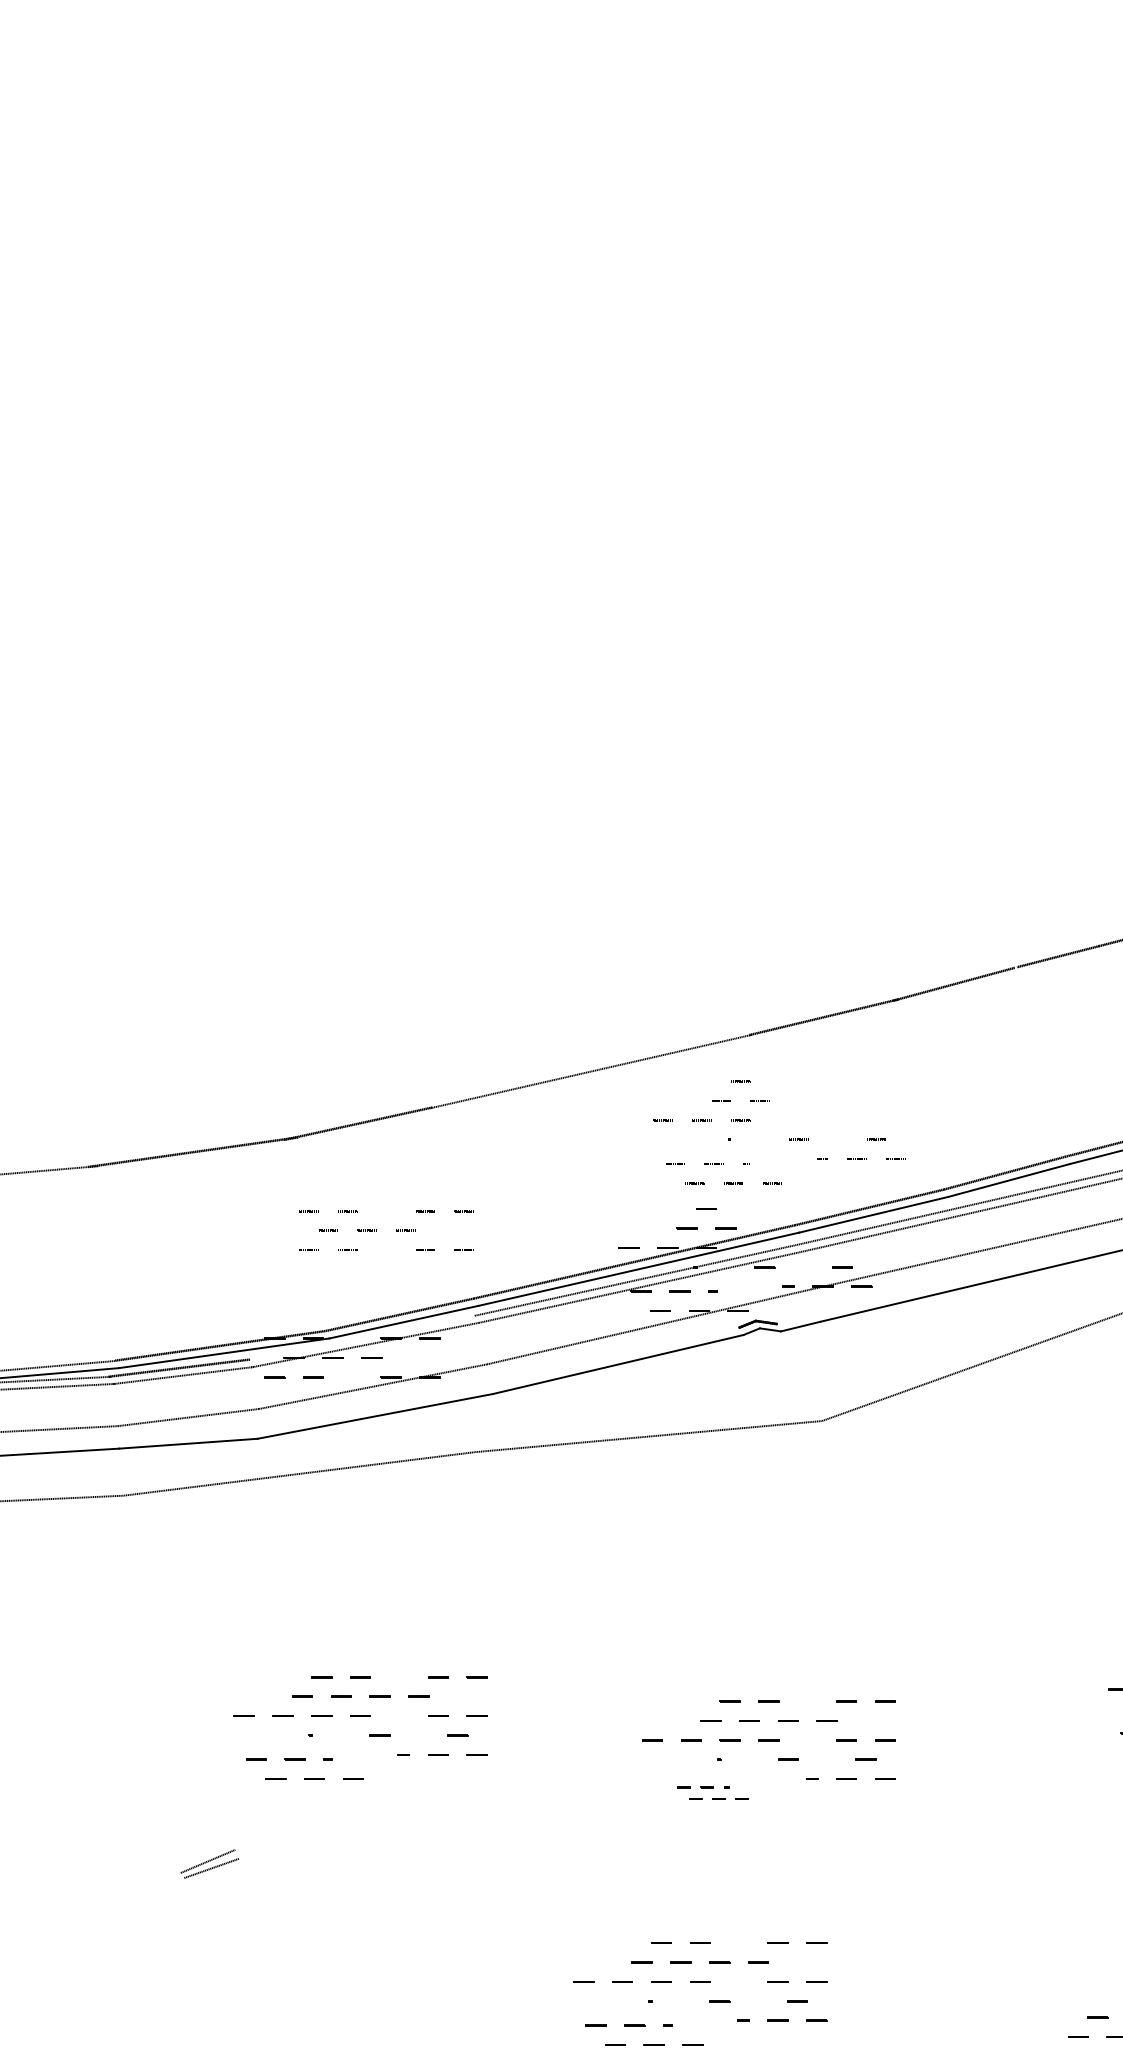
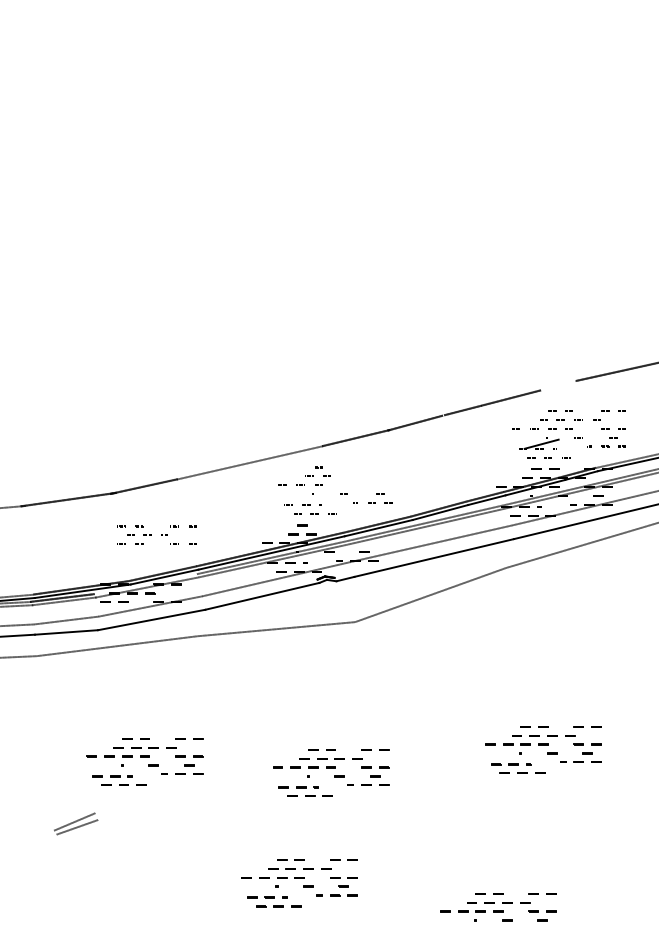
part: (712, 1792) -> (305, 791), size x1.67
part: (210, 1863) -> (76, 823), size x1.67

